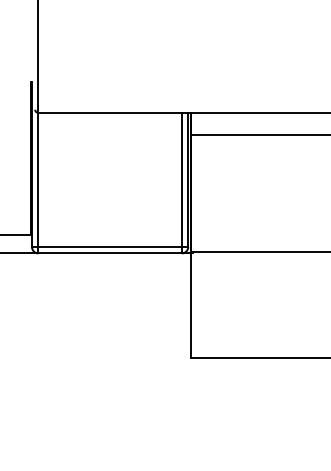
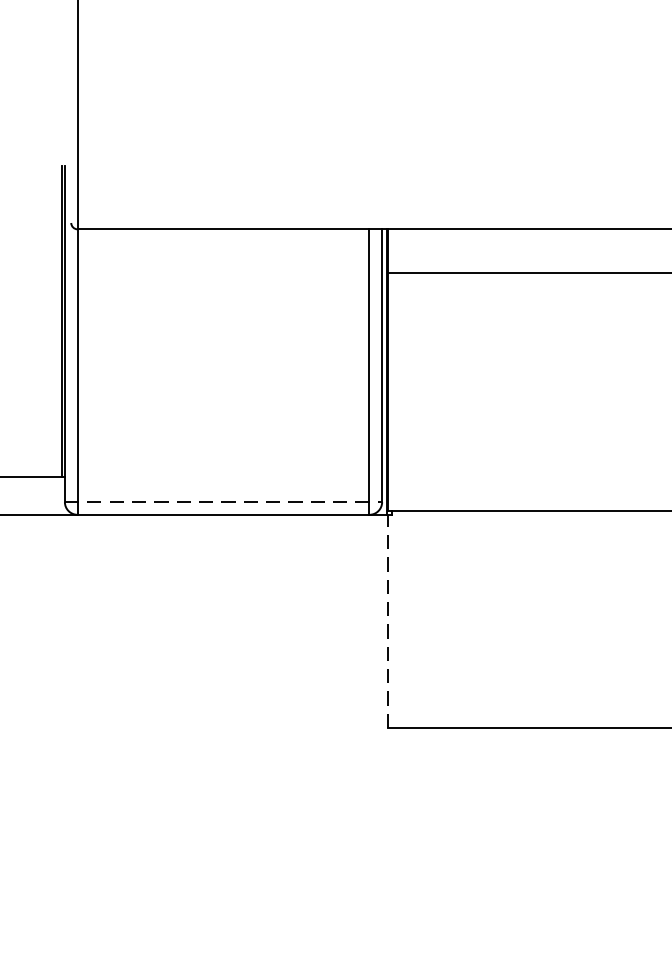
line: (110, 247) -> (224, 502), solid -> dashed
line: (191, 305) -> (388, 620), solid -> dashed

